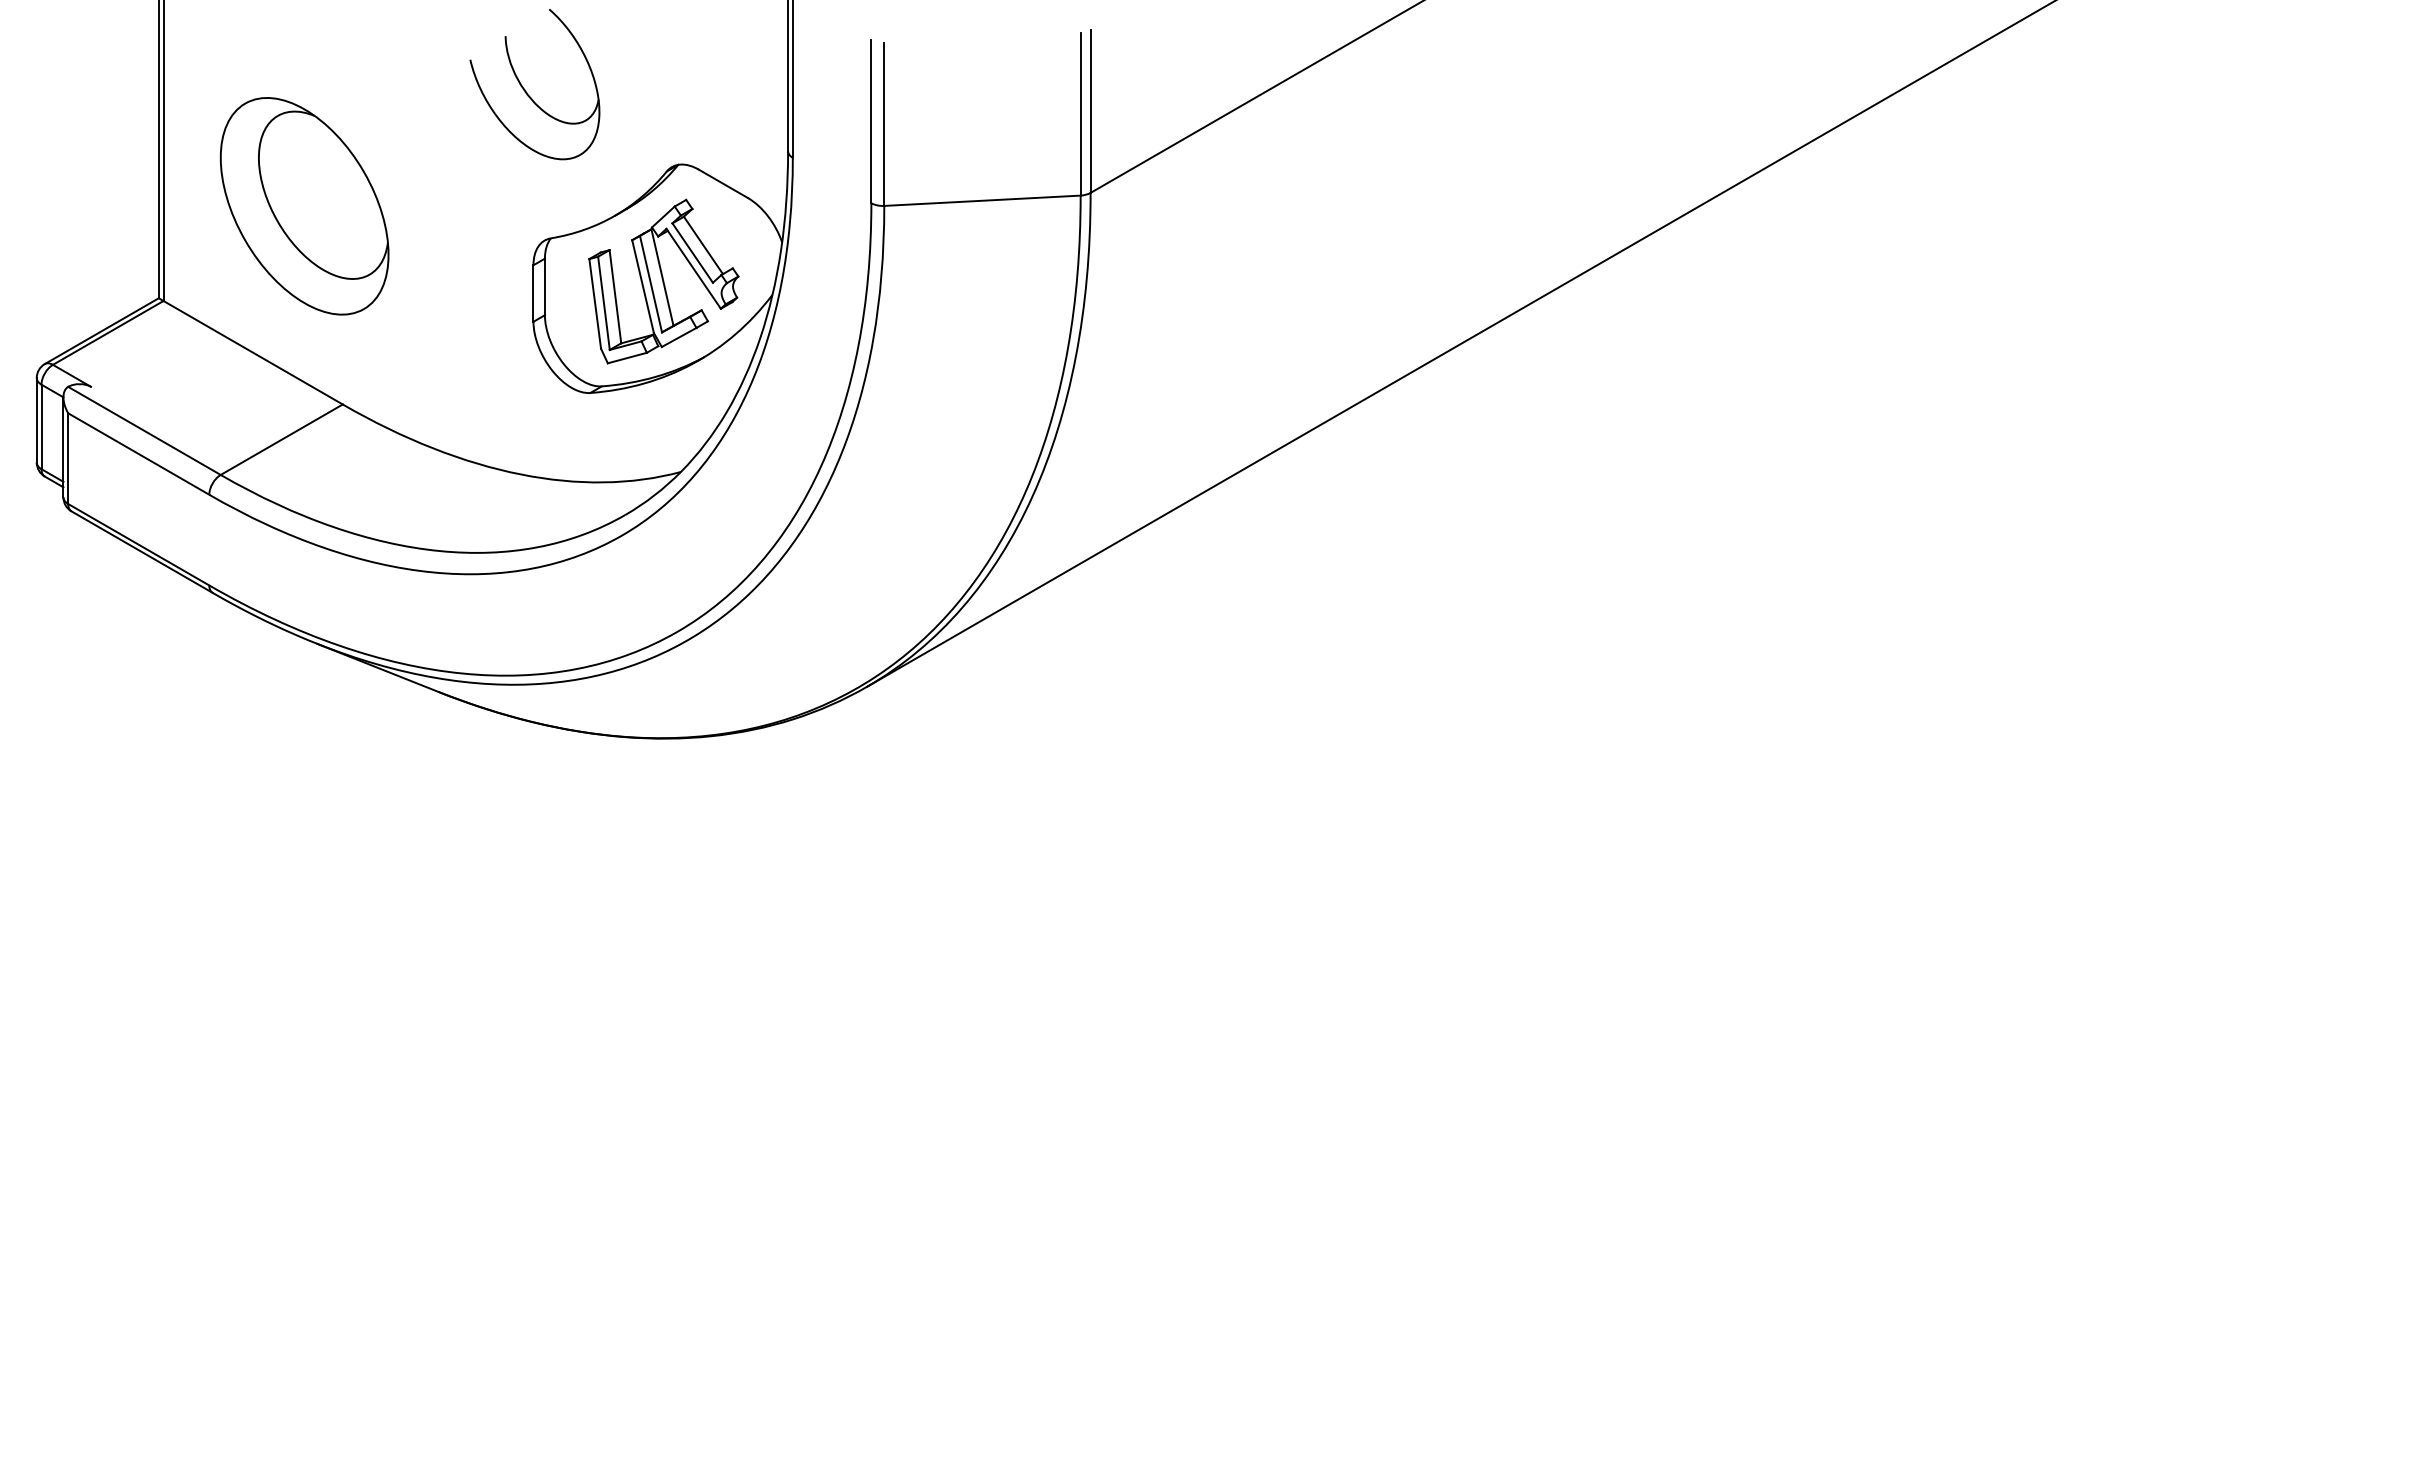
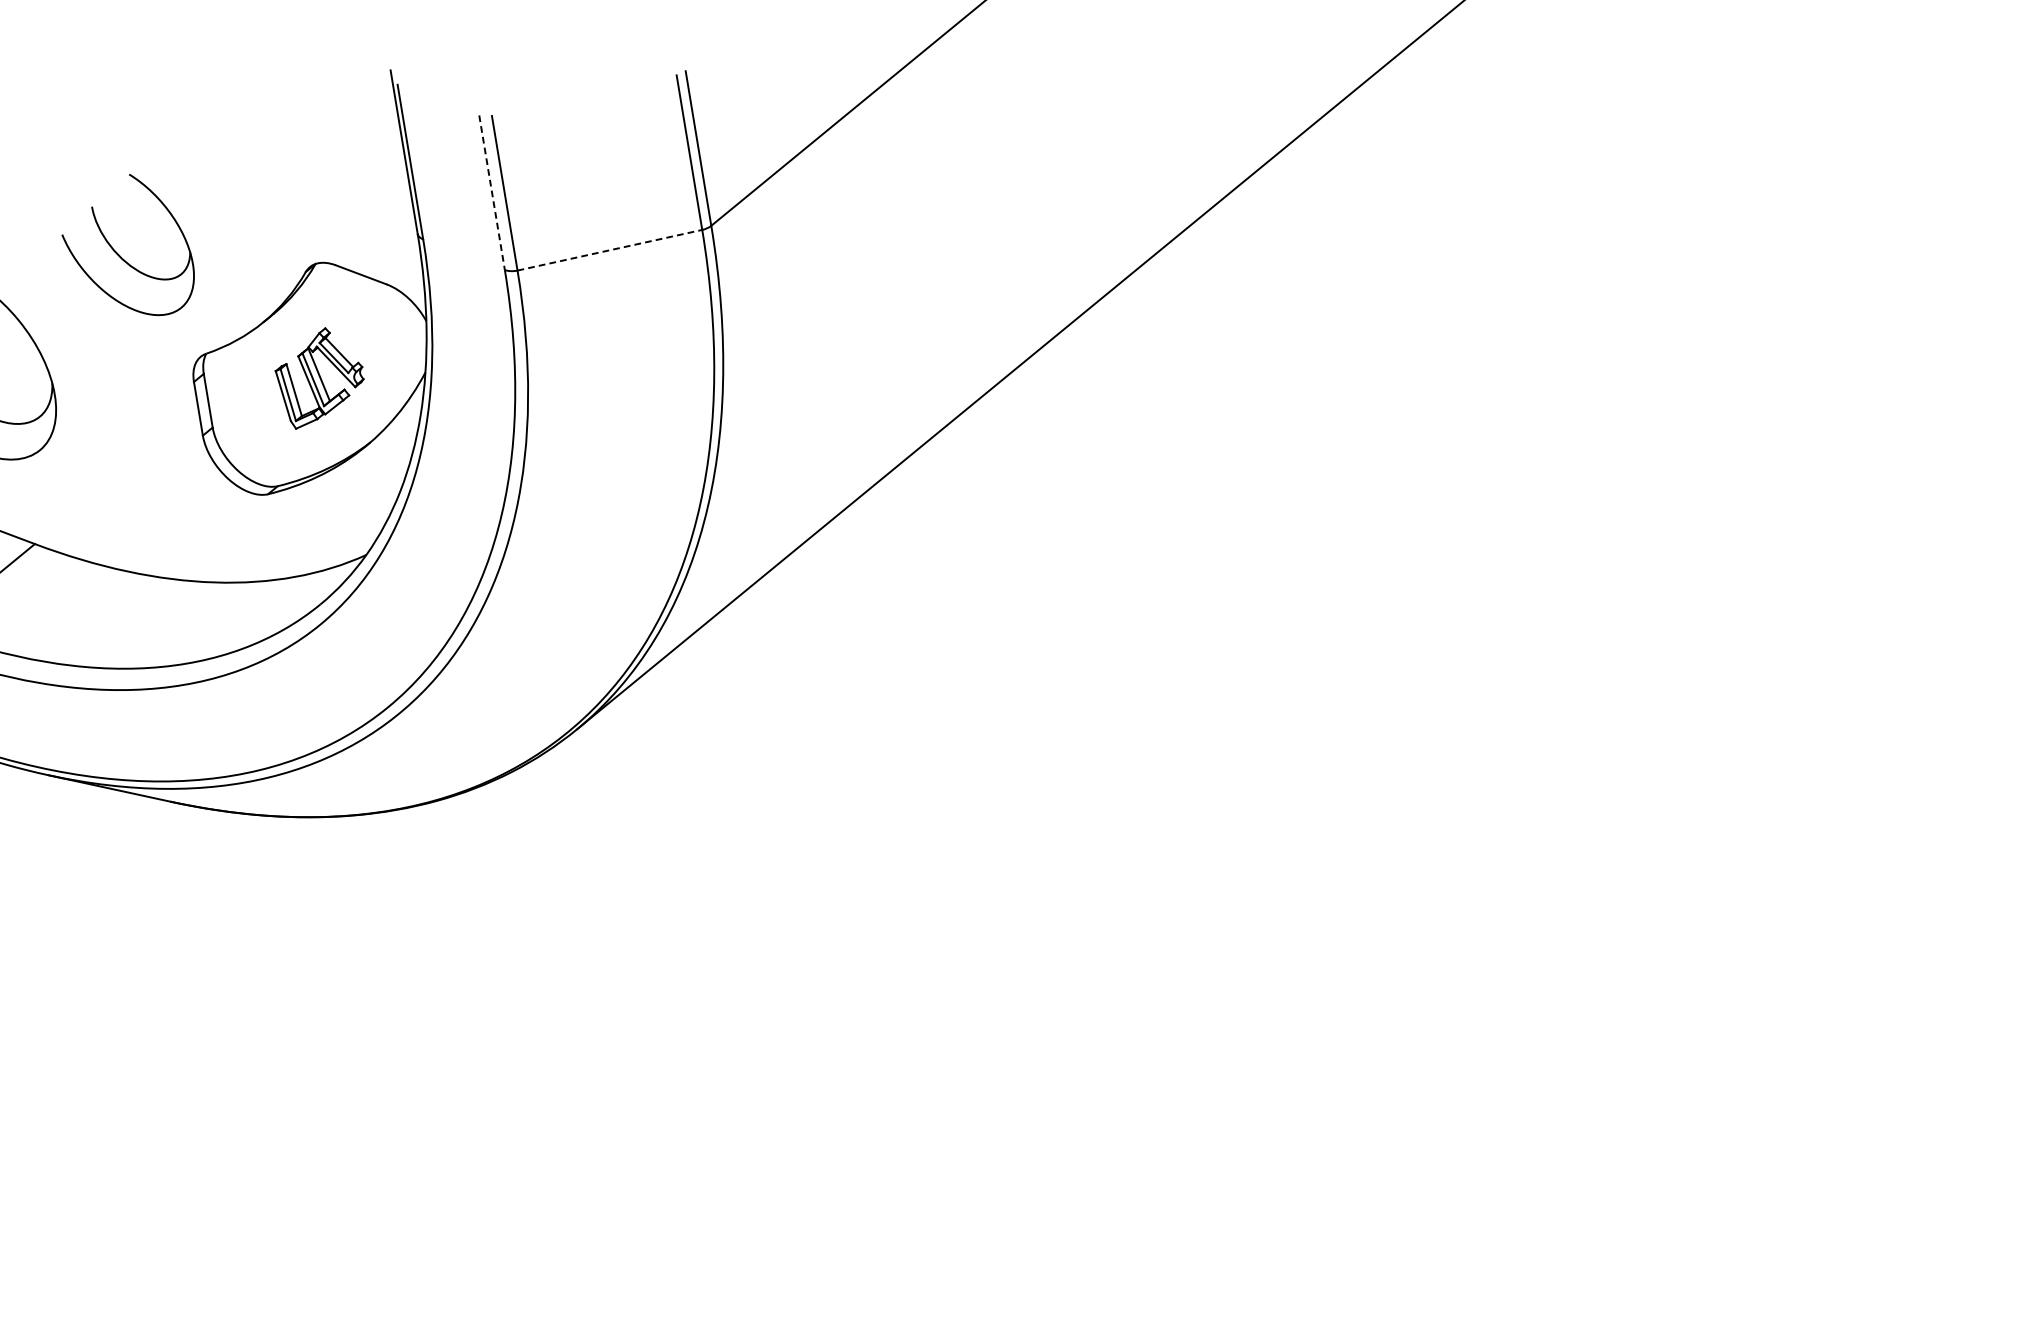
part: (525, 89) -> (119, 254), moved
line: (871, 122) -> (492, 193), solid -> dashed
line: (982, 200) -> (609, 250), solid -> dashed
part: (663, 281) -> (319, 376), size x0.6

